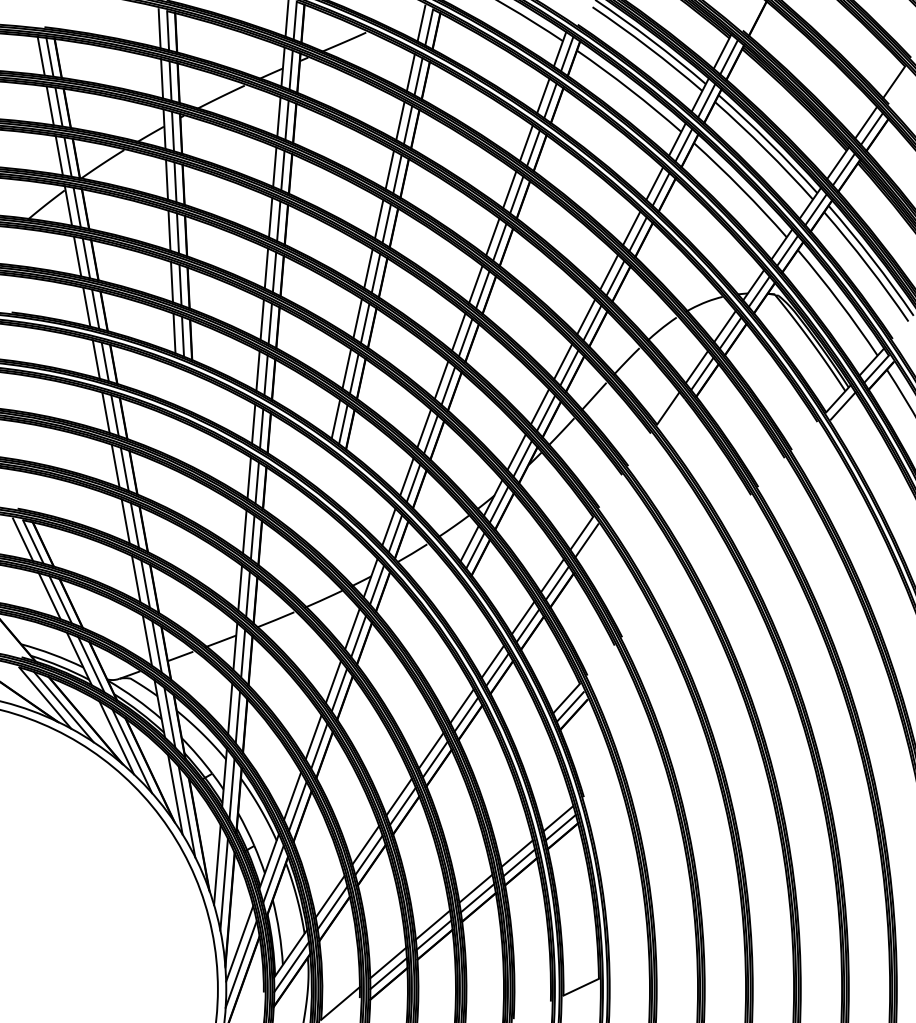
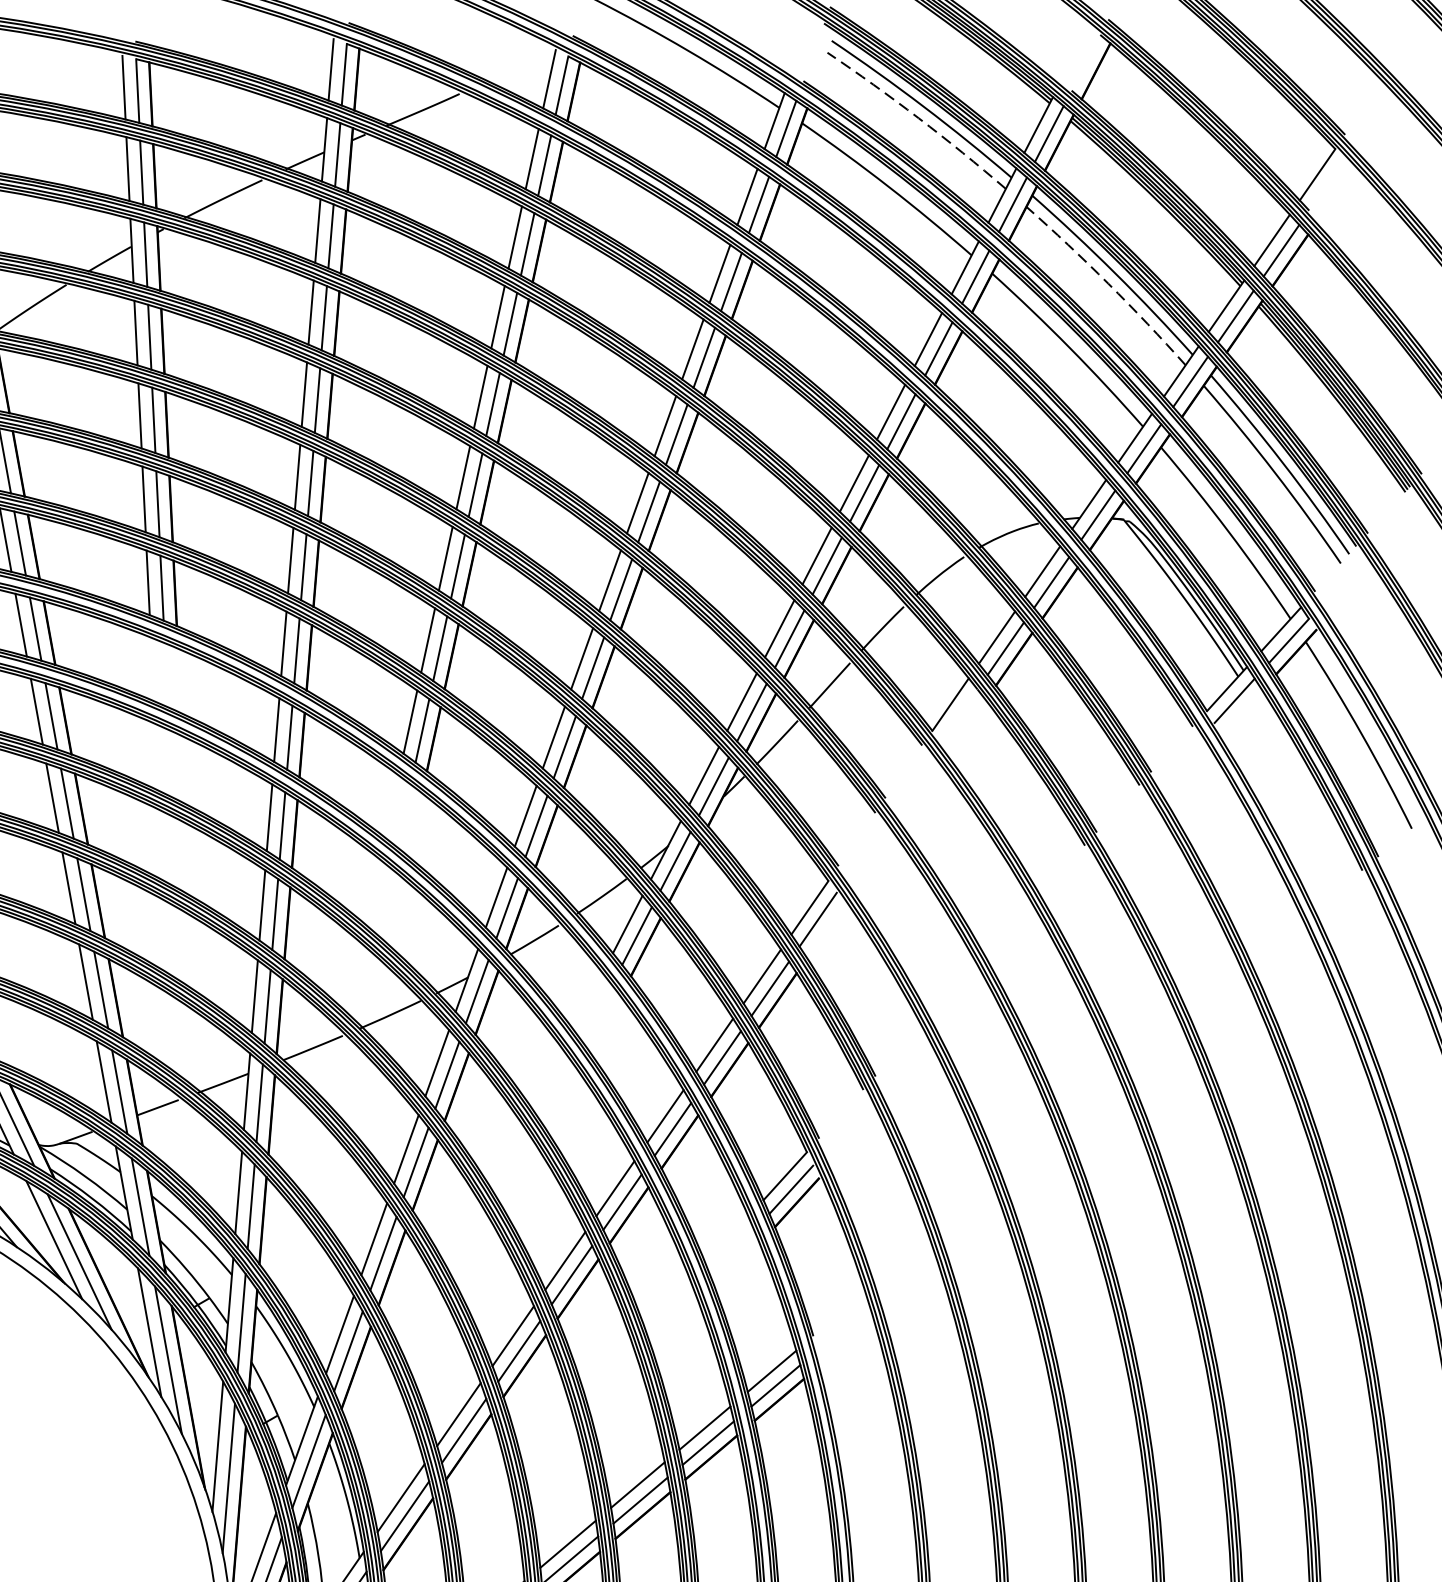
arc: (648, 47) -> (918, 118), solid -> dashed
arc: (765, 149) -> (1108, 283), solid -> dashed

